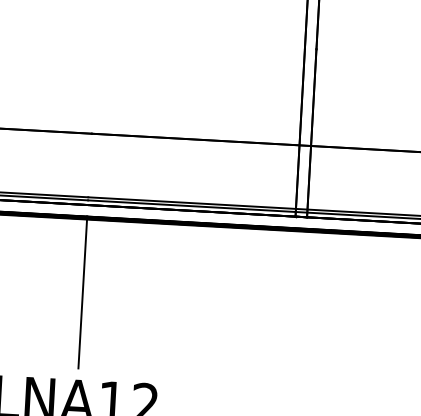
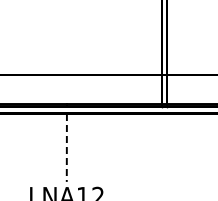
line: (82, 292) -> (66, 147), solid -> dashed

